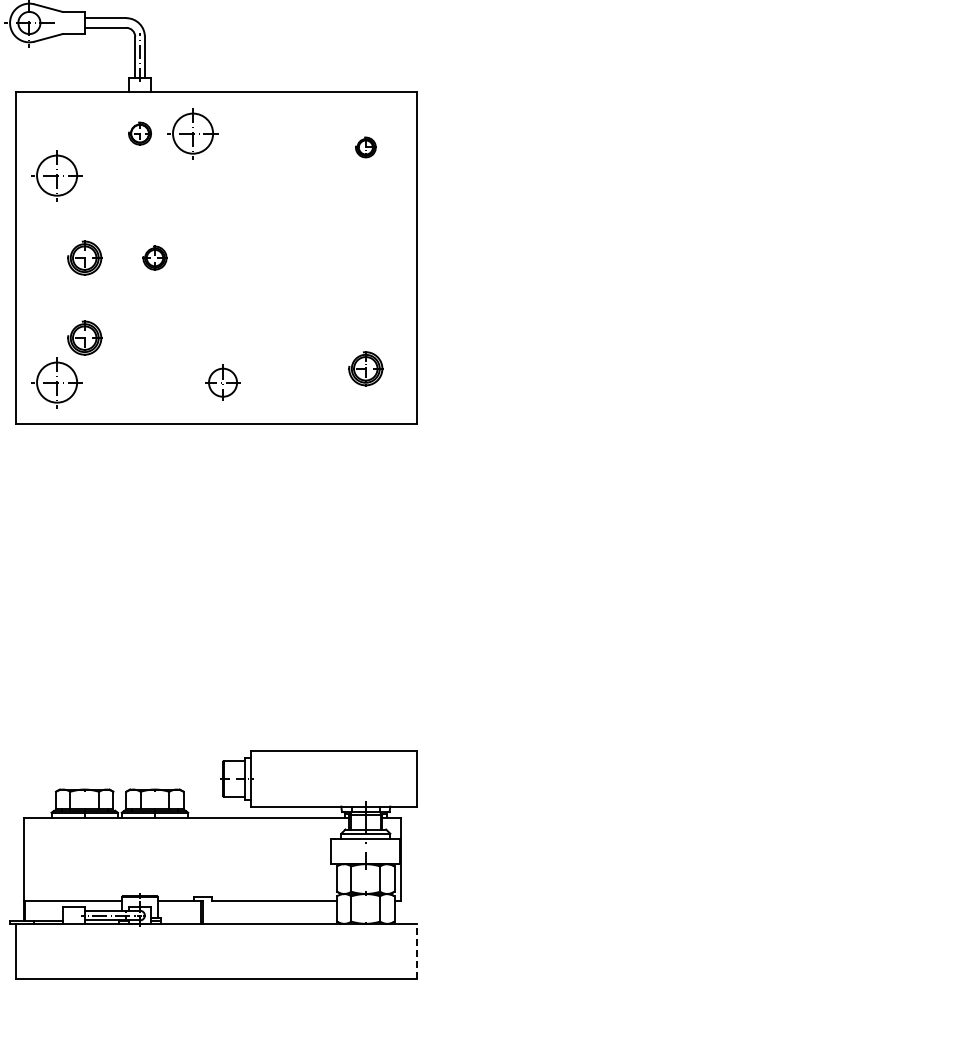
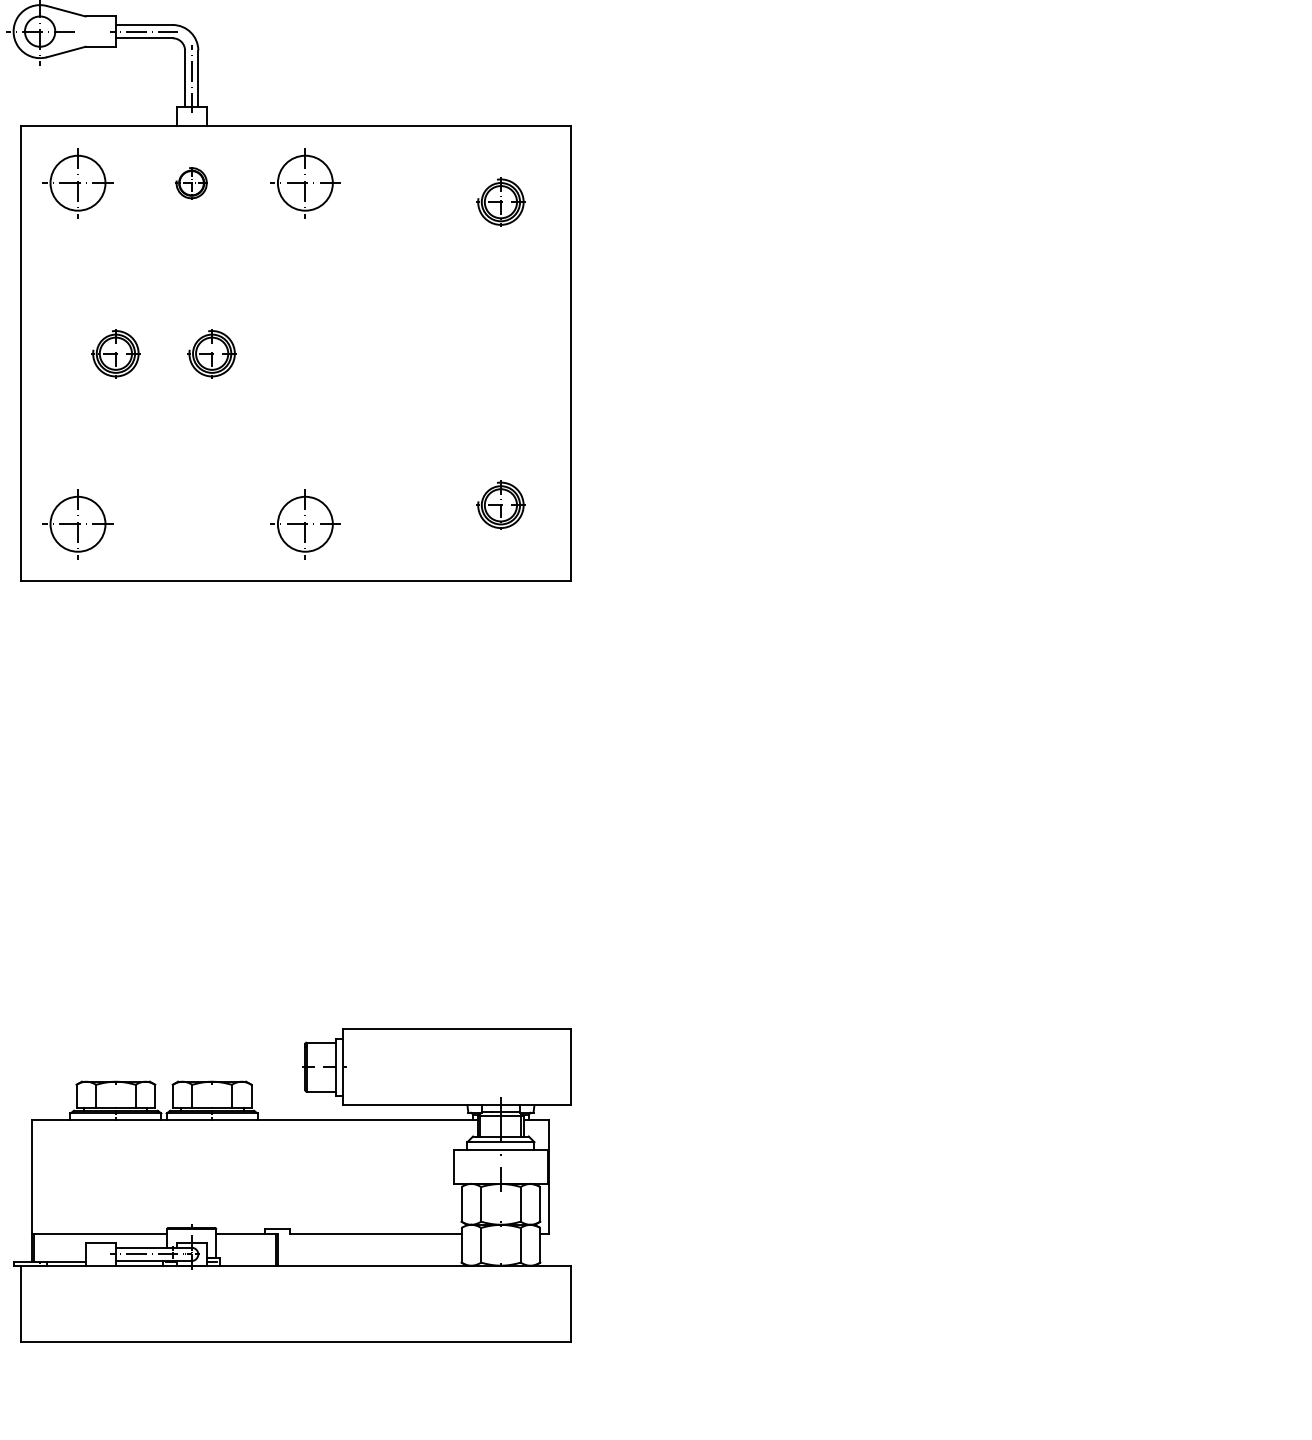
line: (105, 23) -> (144, 32), added
part: (192, 133) -> (304, 182), moved
part: (365, 147) -> (500, 202), size x1.67
part: (56, 175) -> (77, 182), moved
part: (154, 257) -> (211, 352), size x1.43
part: (84, 337) -> (115, 462), removed
part: (222, 382) -> (304, 524), size x1.43
line: (416, 951) -> (570, 1303), dashed -> solid

